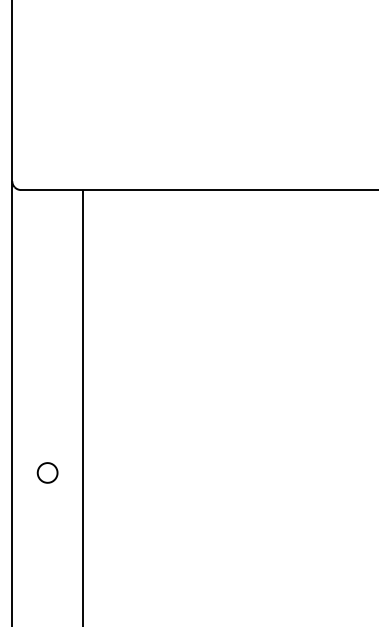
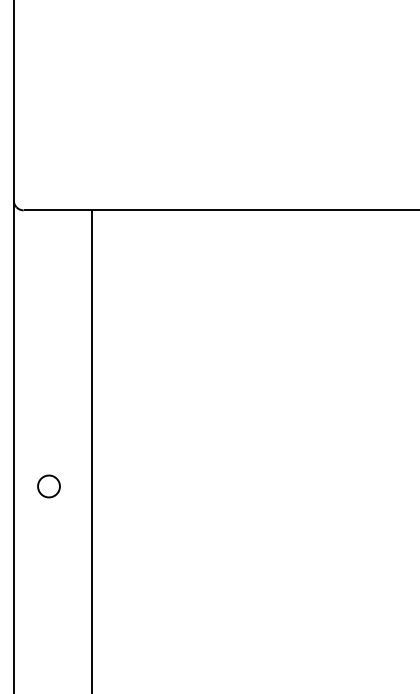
part: (47, 472) -> (48, 486), moved

